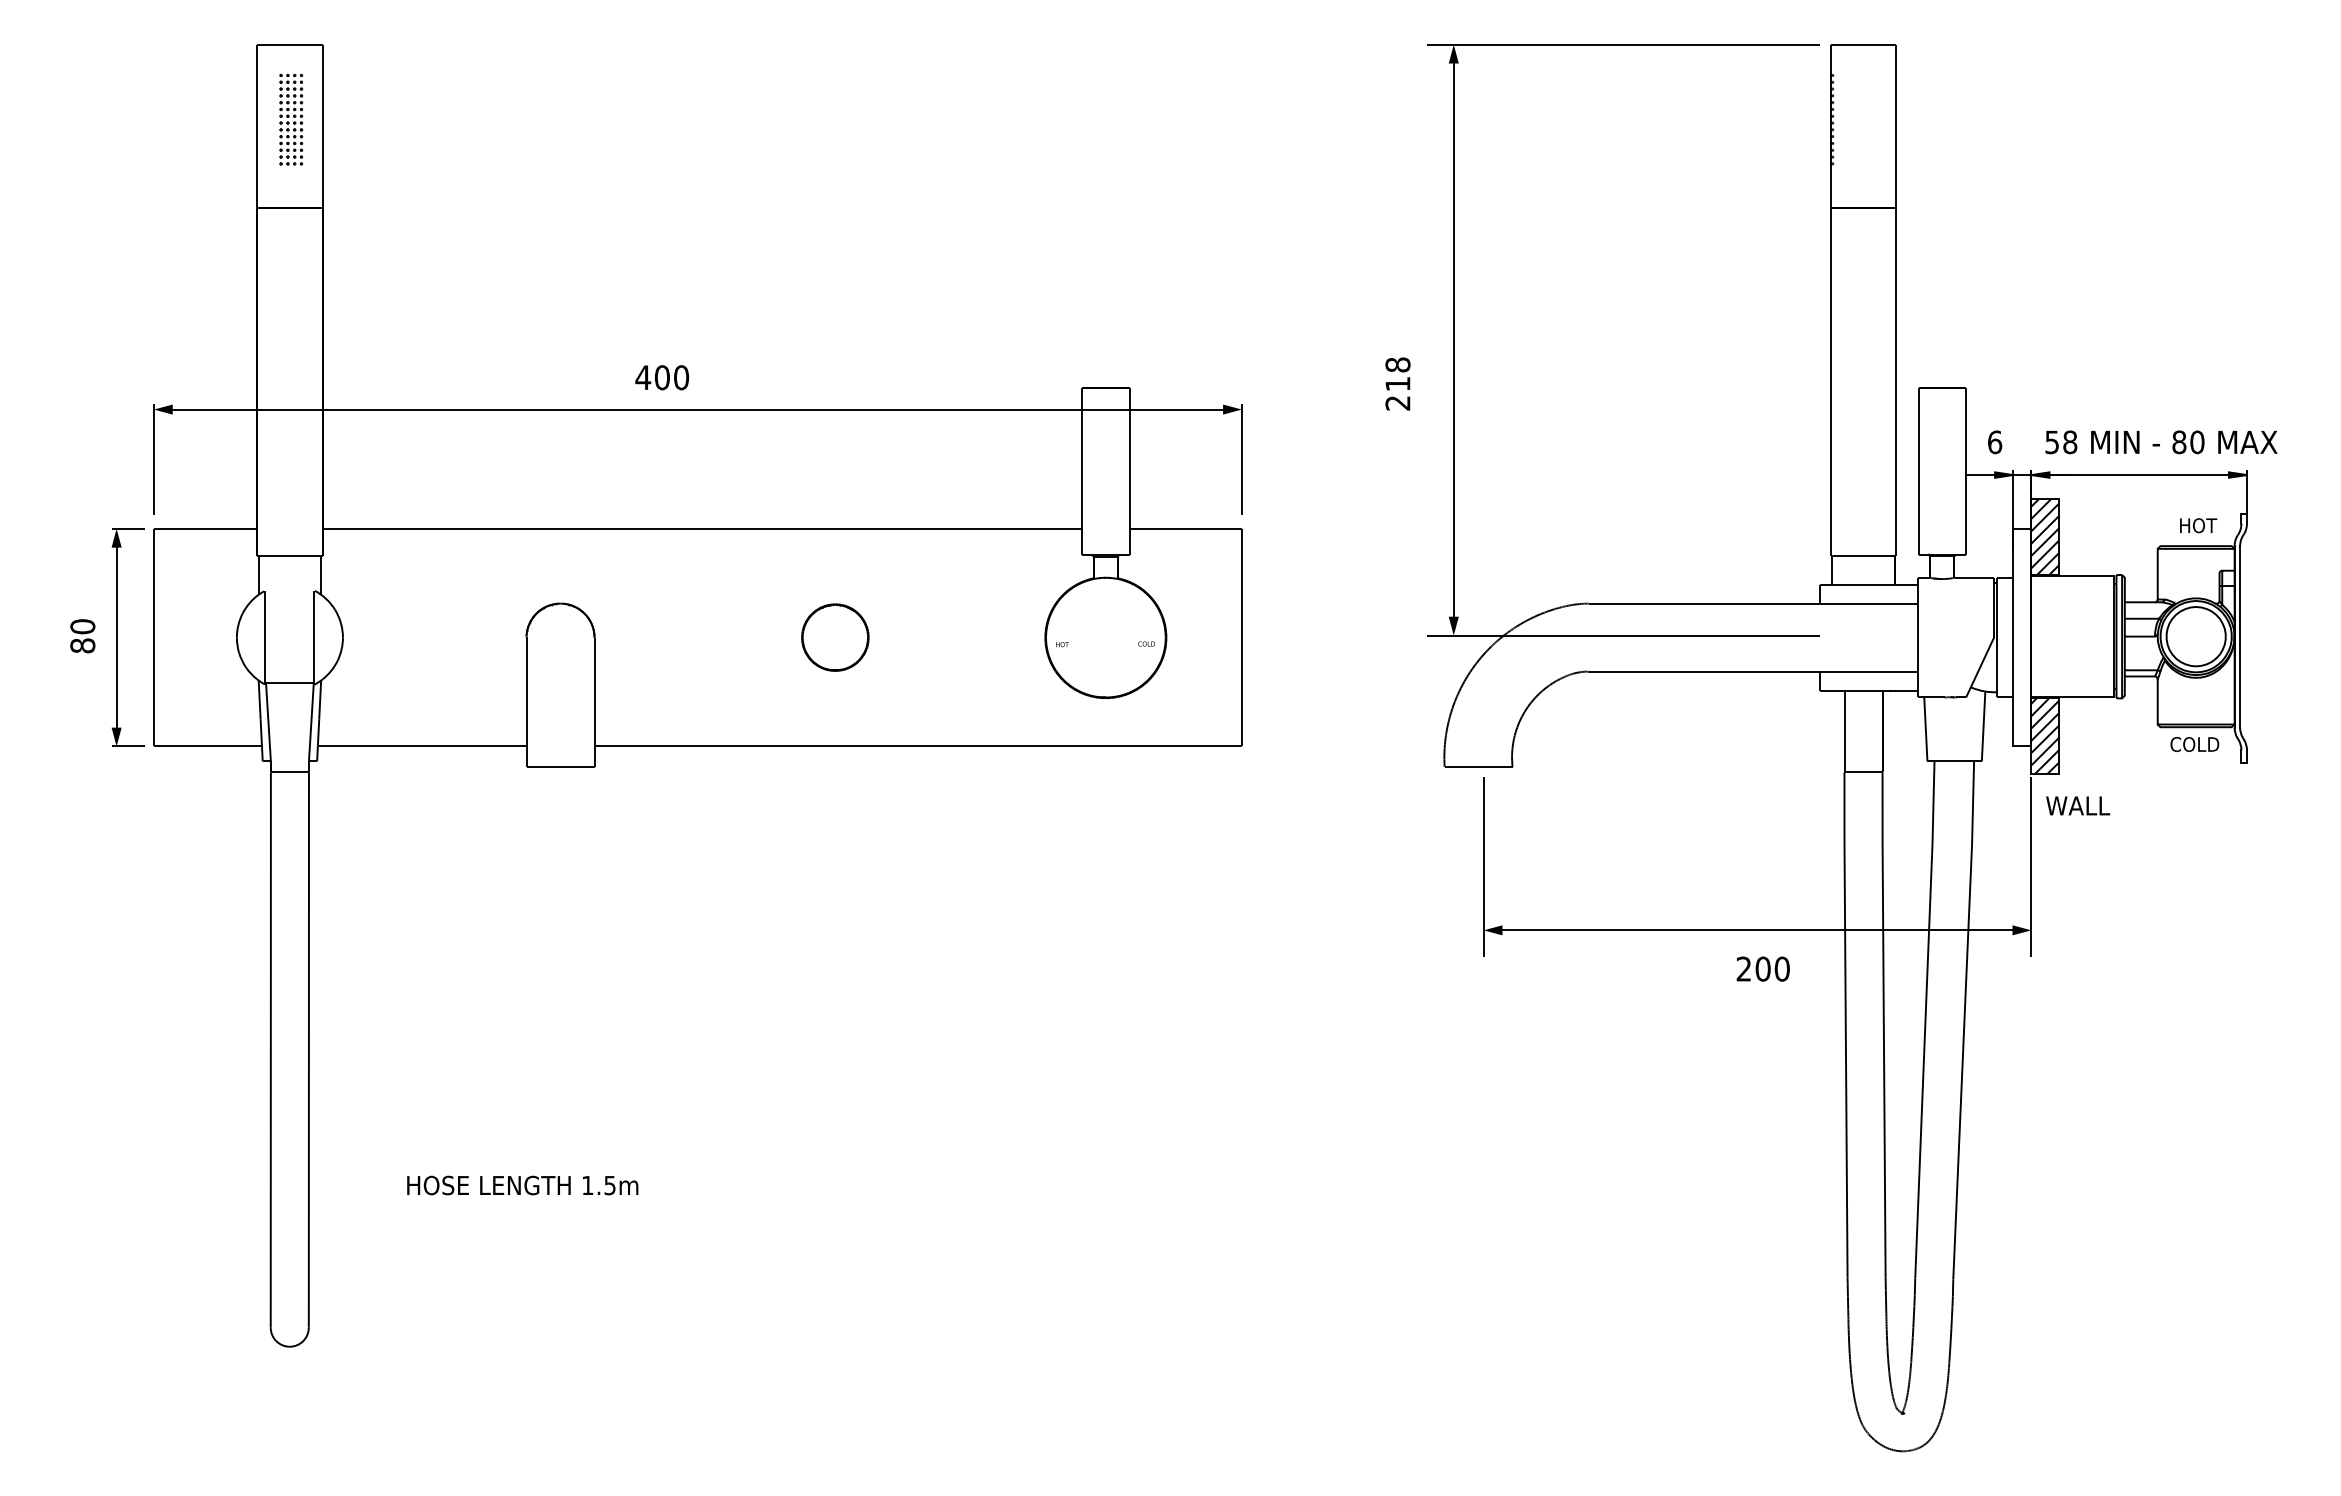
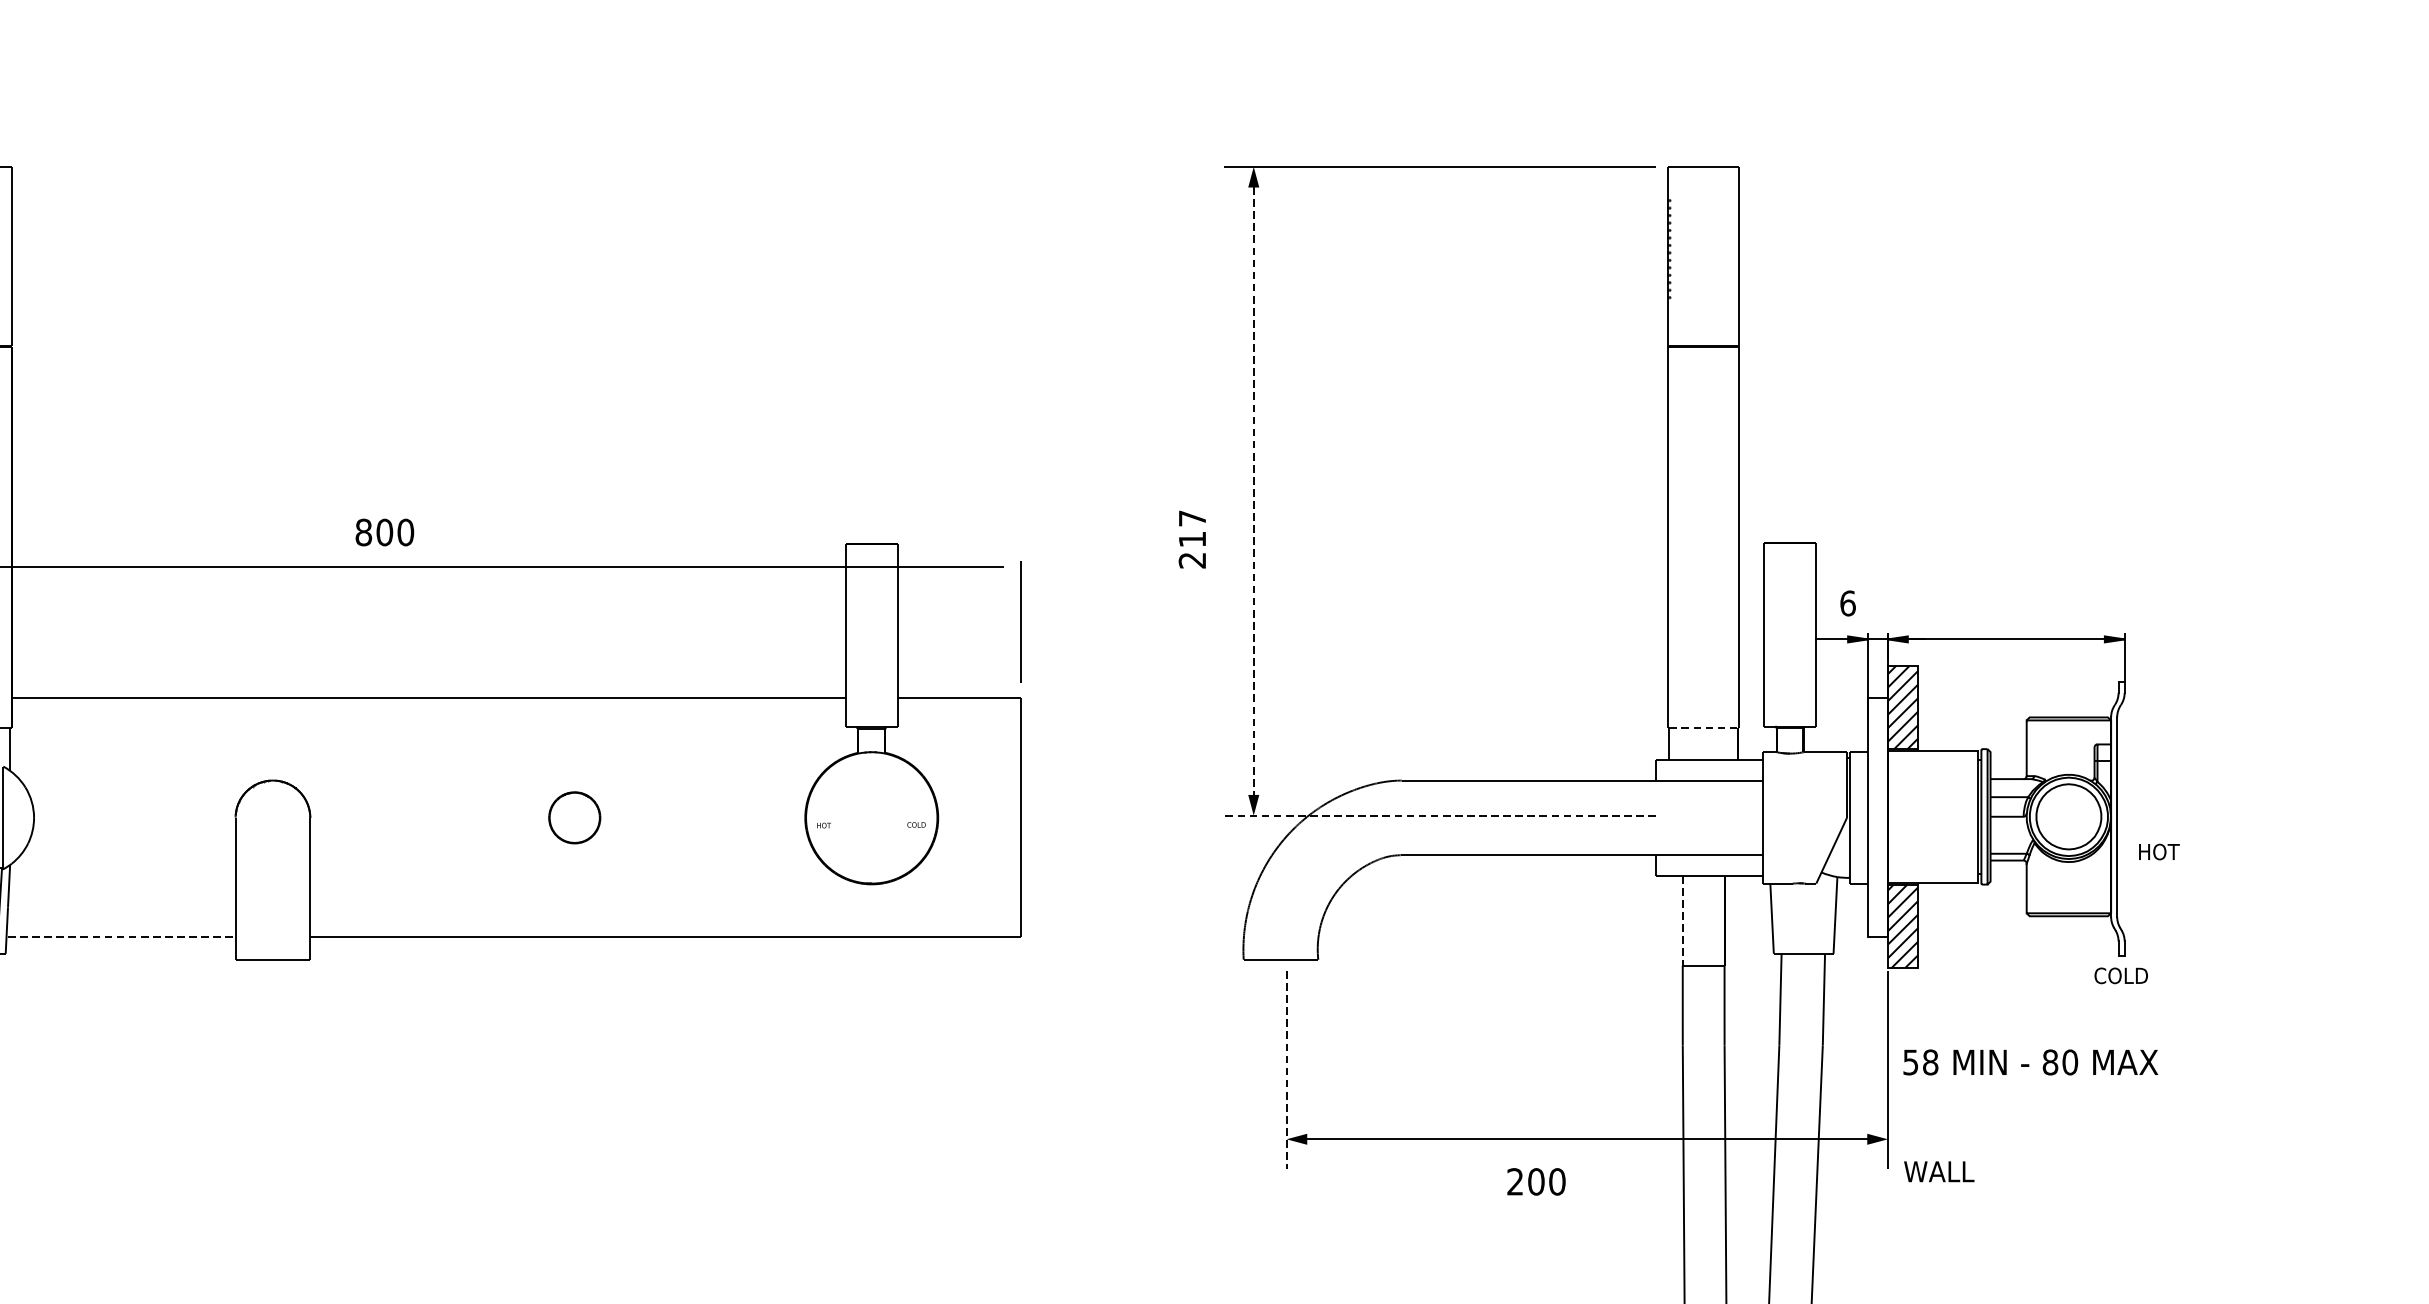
line: (1453, 339) -> (1253, 490), solid -> dashed
text: (1397, 364) -> (1191, 518), 218 -> 217
text: (643, 377) -> (364, 532), 400 -> 800
fill: (1232, 409) -> (1010, 567), removed
text: (2161, 442) -> (2030, 1062), moved
text: (2198, 525) -> (2159, 851), moved
line: (1864, 556) -> (1704, 728), solid -> dashed
line: (1623, 635) -> (1440, 815), solid -> dashed
part: (835, 637) -> (574, 817), size x0.7
line: (1844, 731) -> (1682, 920), solid -> dashed
text: (2194, 744) -> (2120, 975), moved
line: (422, 746) -> (121, 937), solid -> dashed
text: (2078, 805) -> (1939, 1171), moved
line: (1483, 867) -> (1286, 1070), solid -> dashed
text: (1762, 968) -> (1535, 1181), moved

